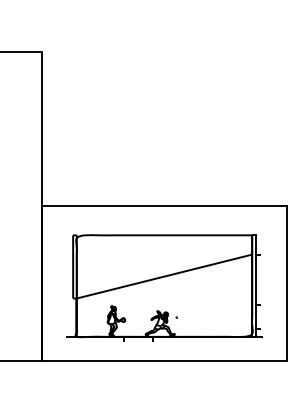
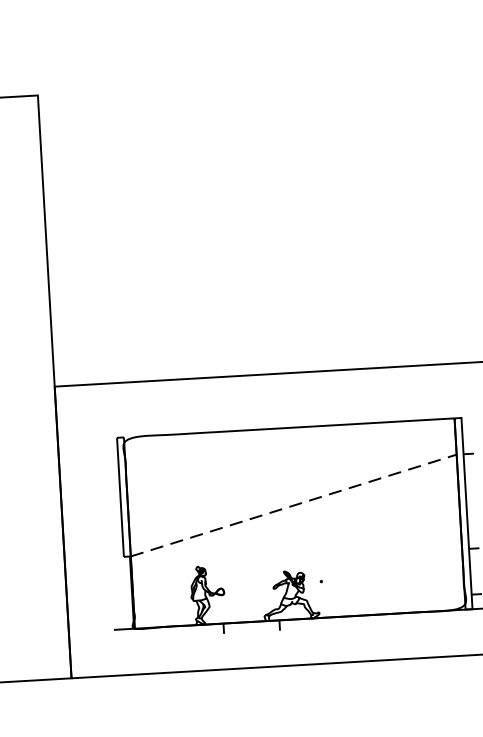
line: (165, 276) -> (295, 505), solid -> dashed

